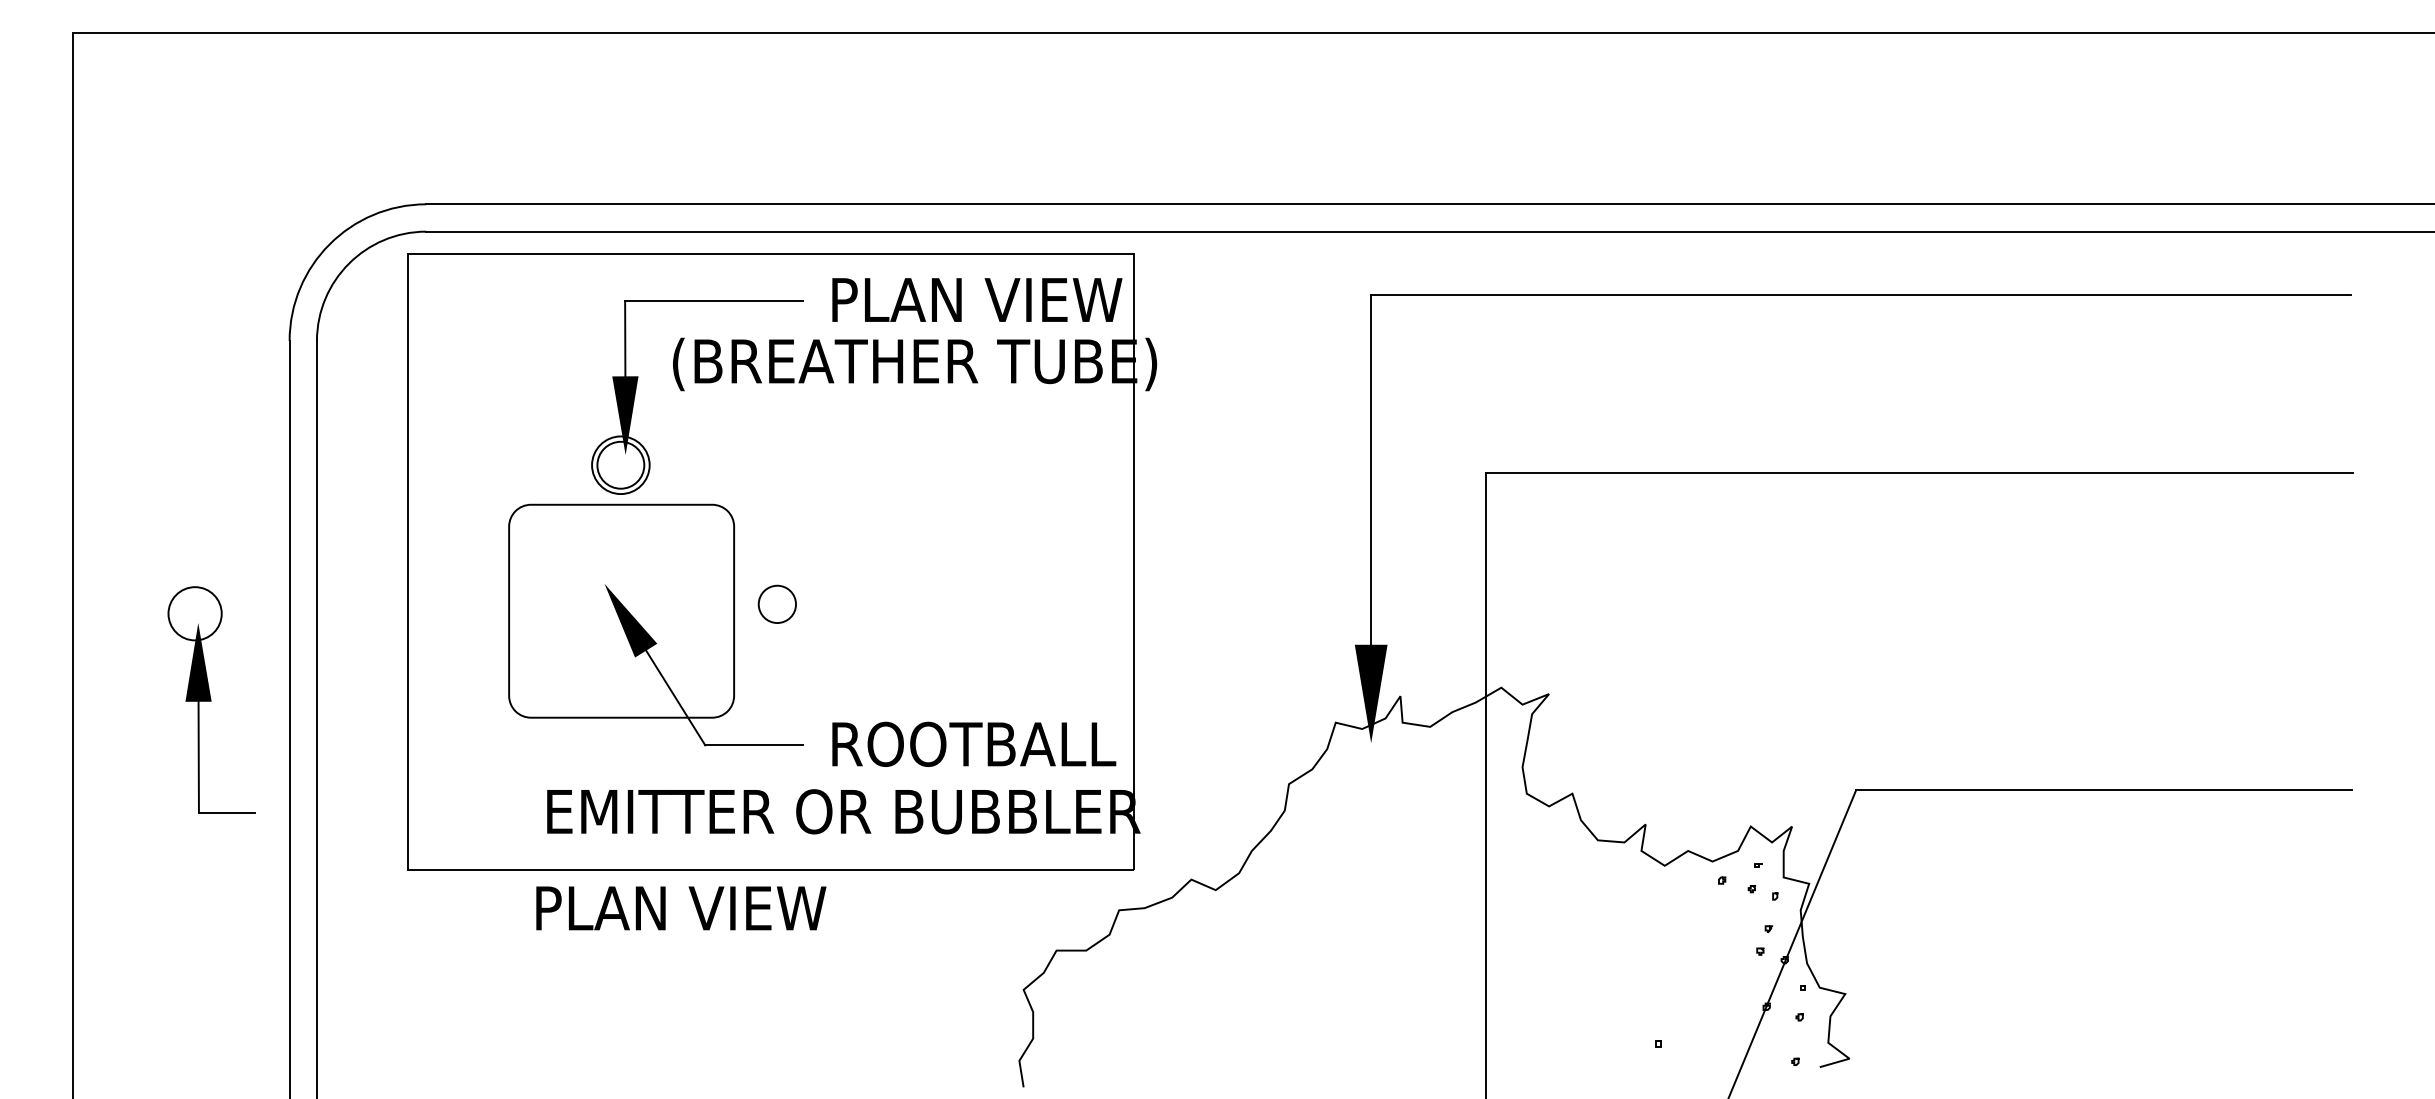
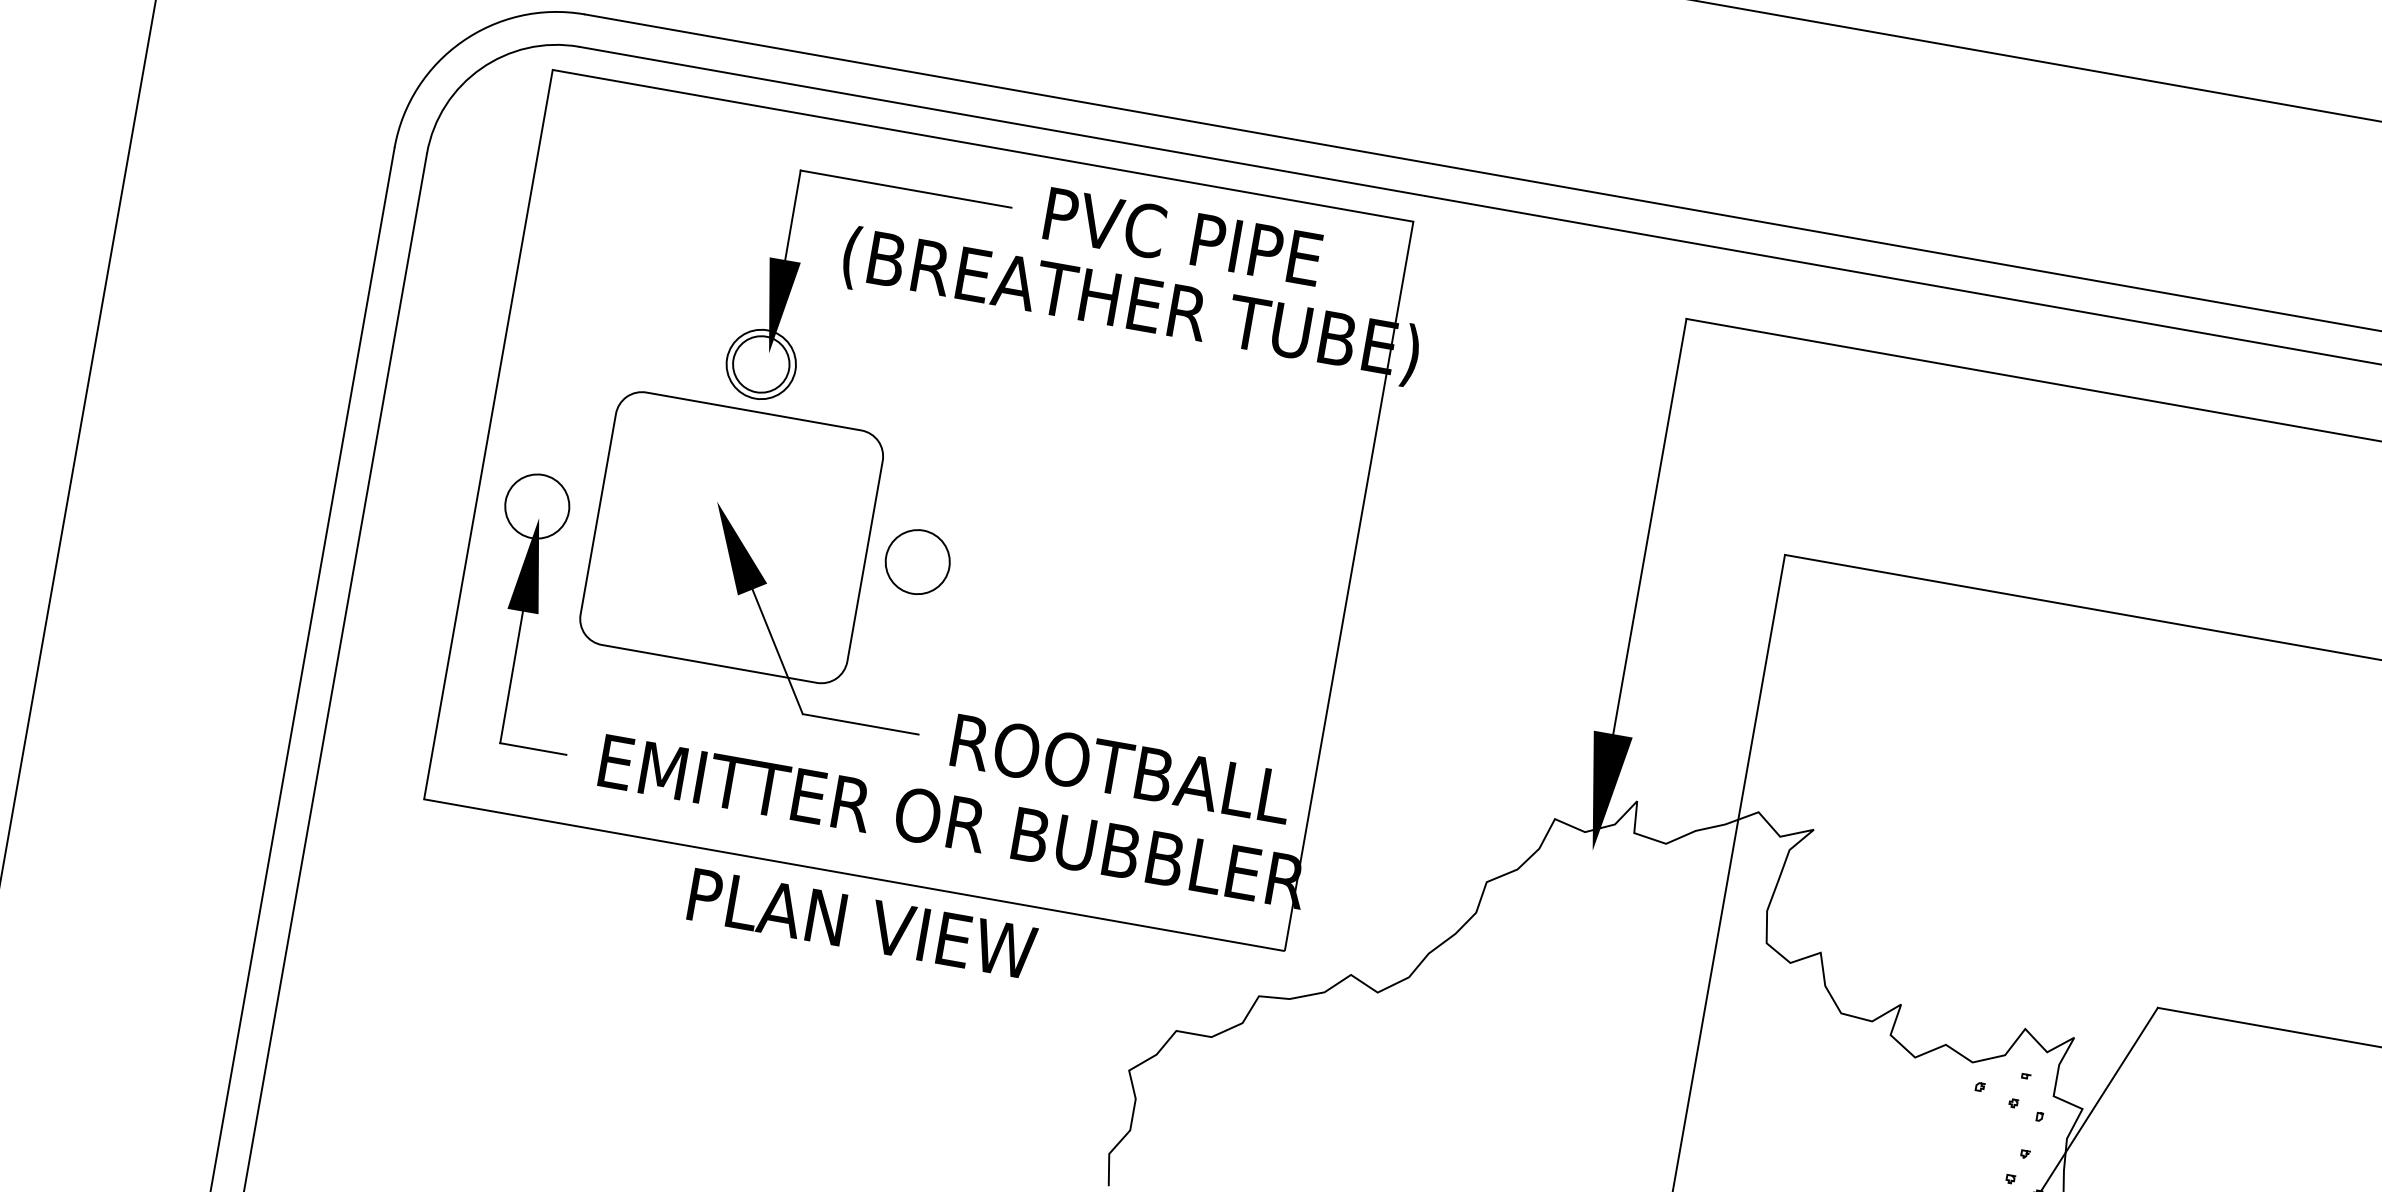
text: (991, 299) -> (1235, 245), PLAN VIEW -> PVC PIPE
circle: (777, 604) -> (917, 562), size x1.43
part: (211, 699) -> (538, 611), moved
text: (681, 908) -> (862, 924), moved

